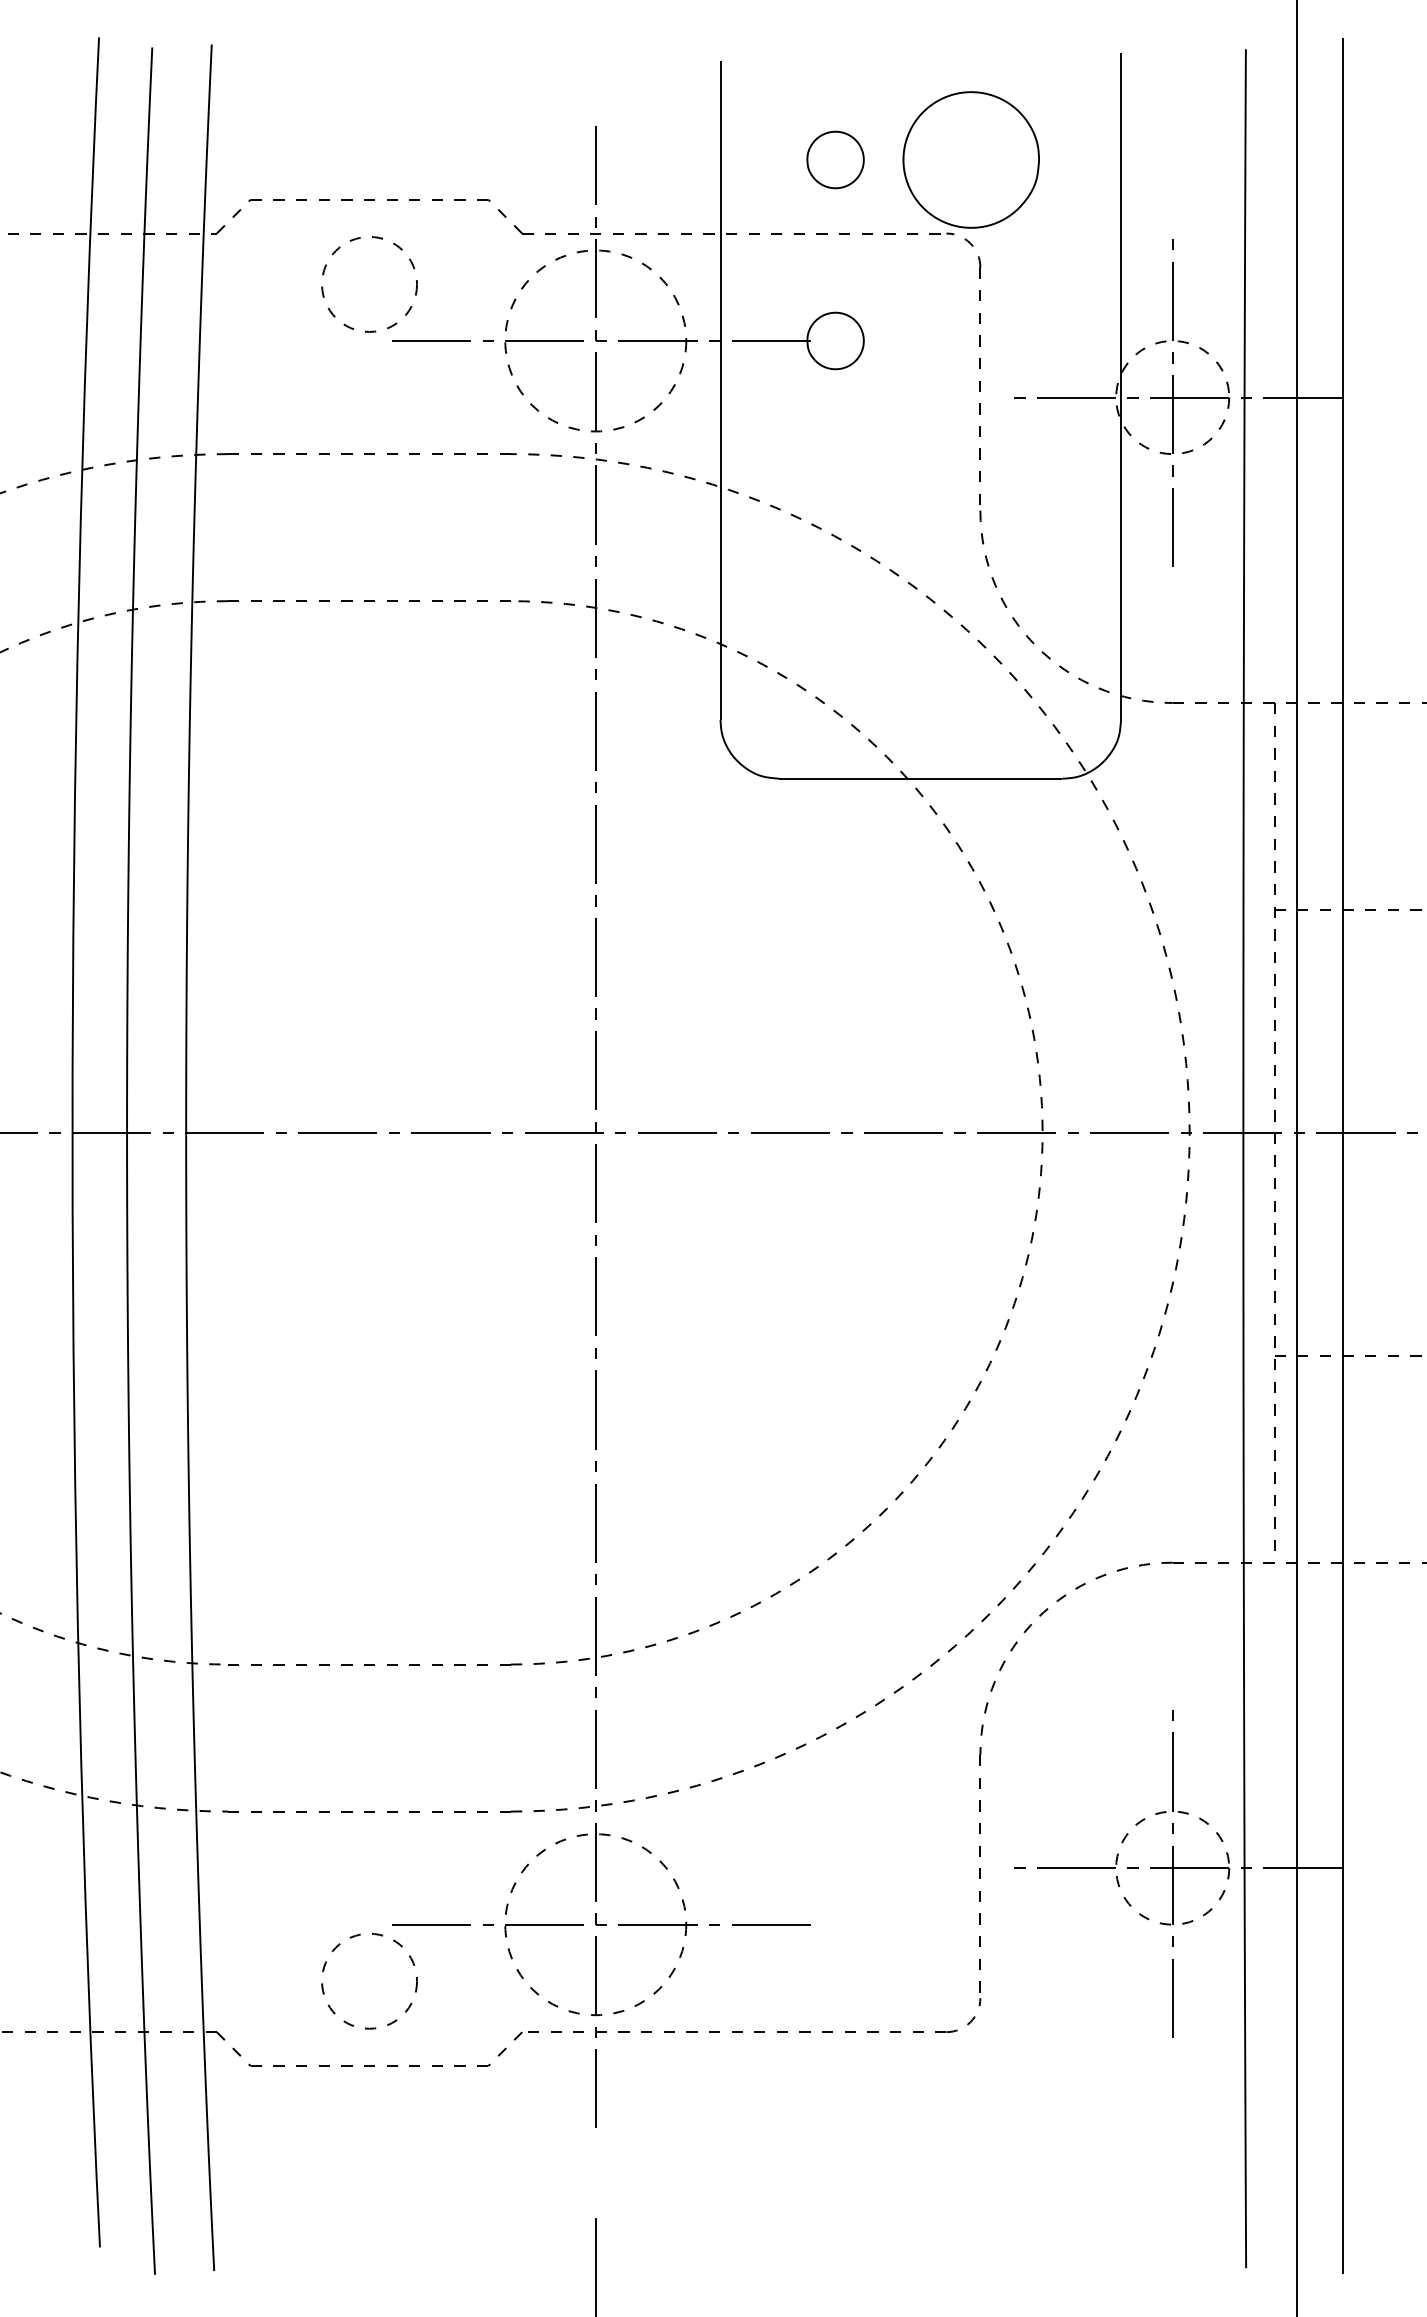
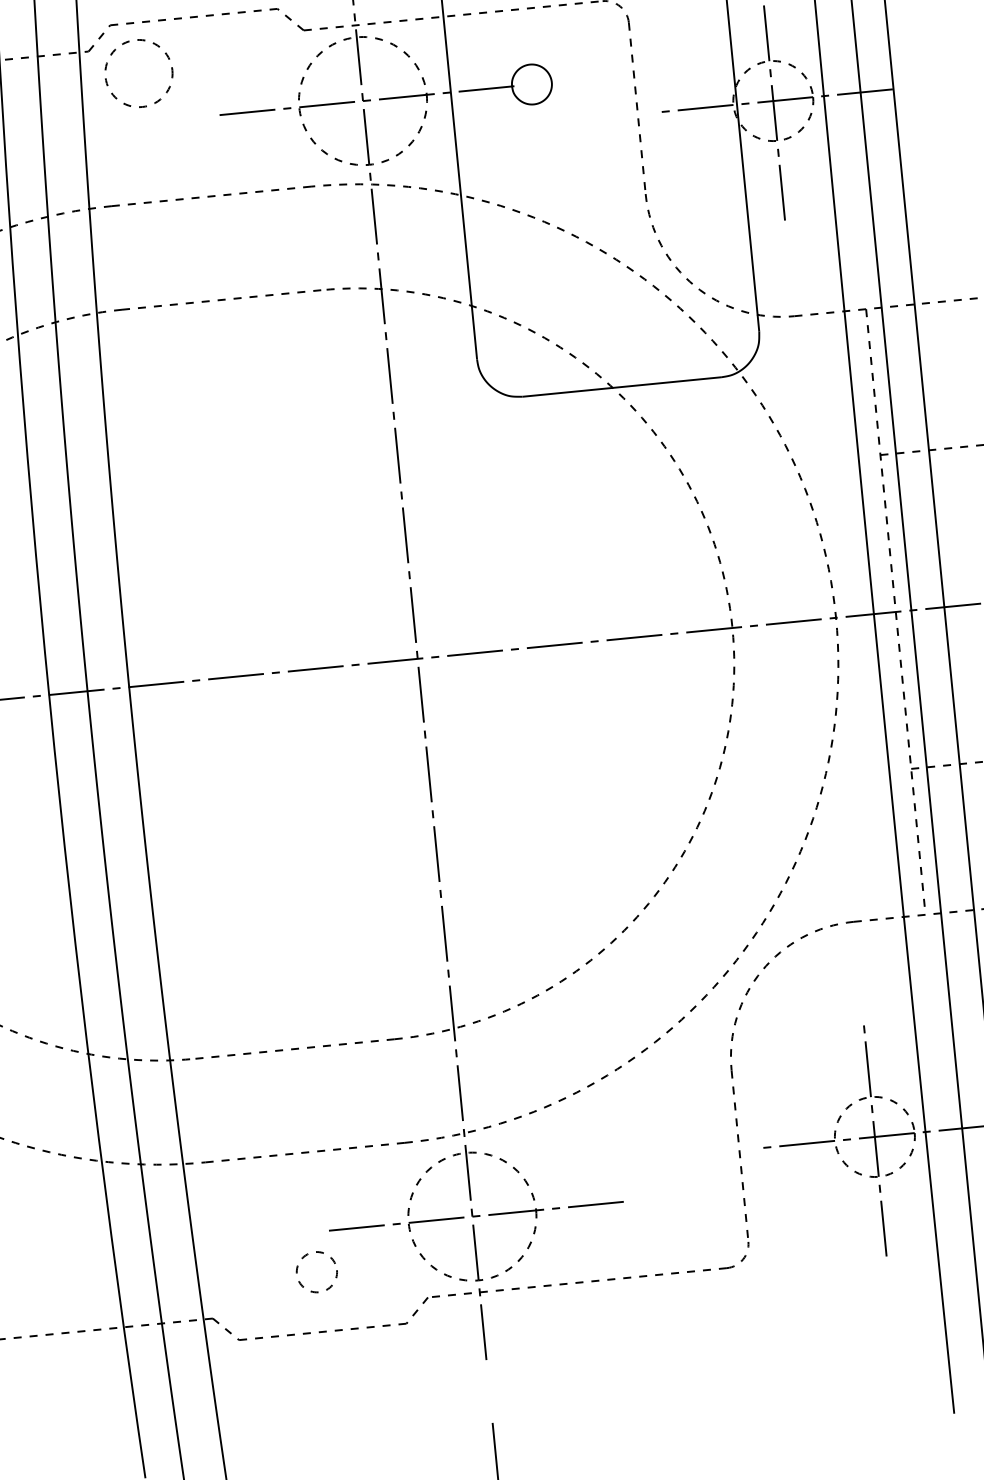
circle: (369, 284) -> (138, 73), moved
circle: (369, 1981) -> (316, 1272), size x0.6

